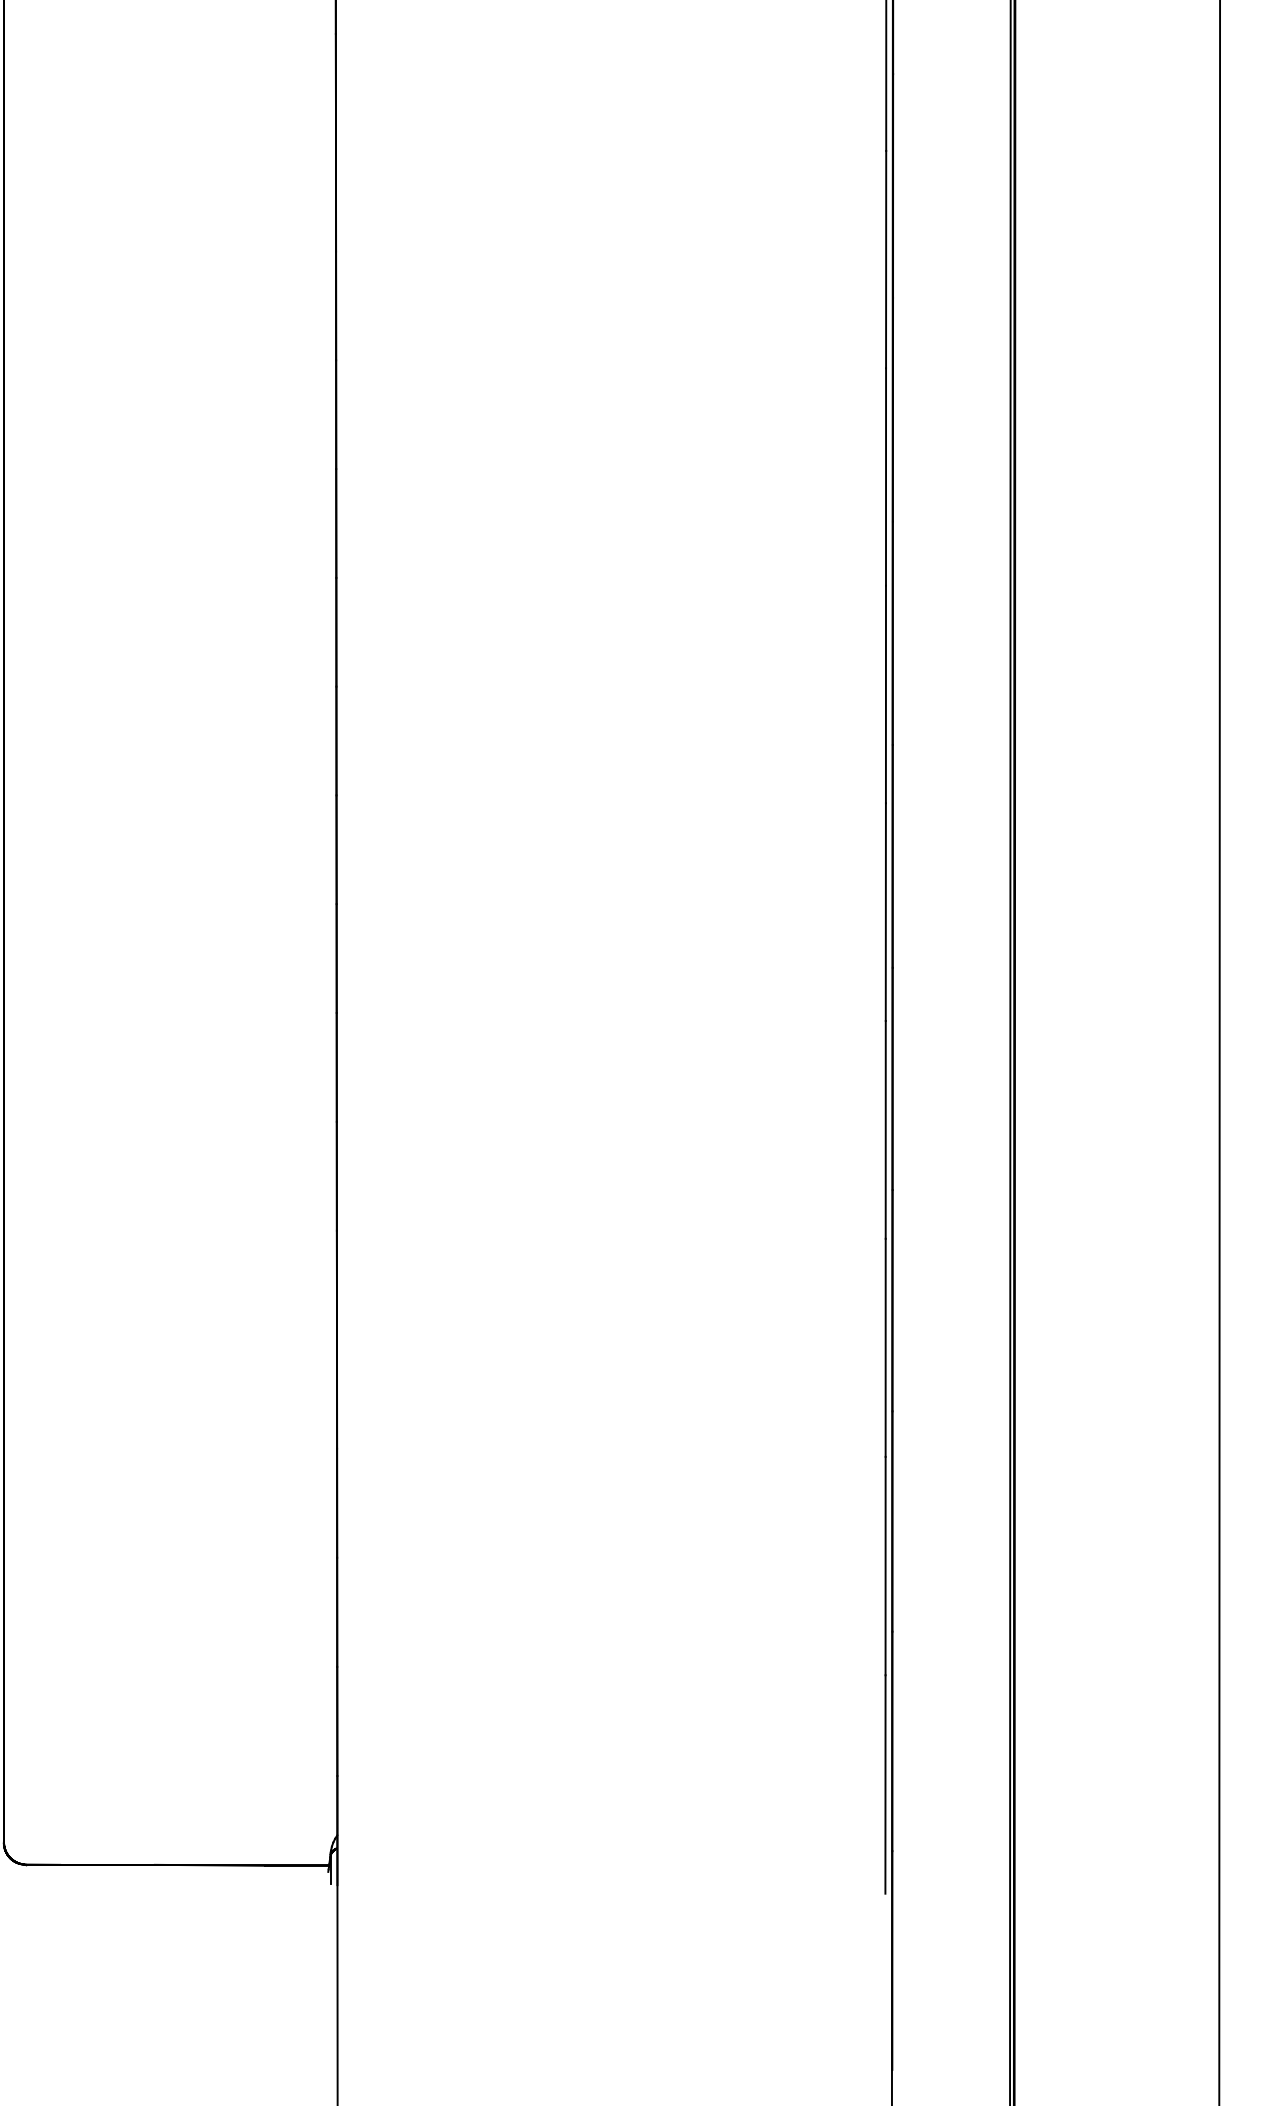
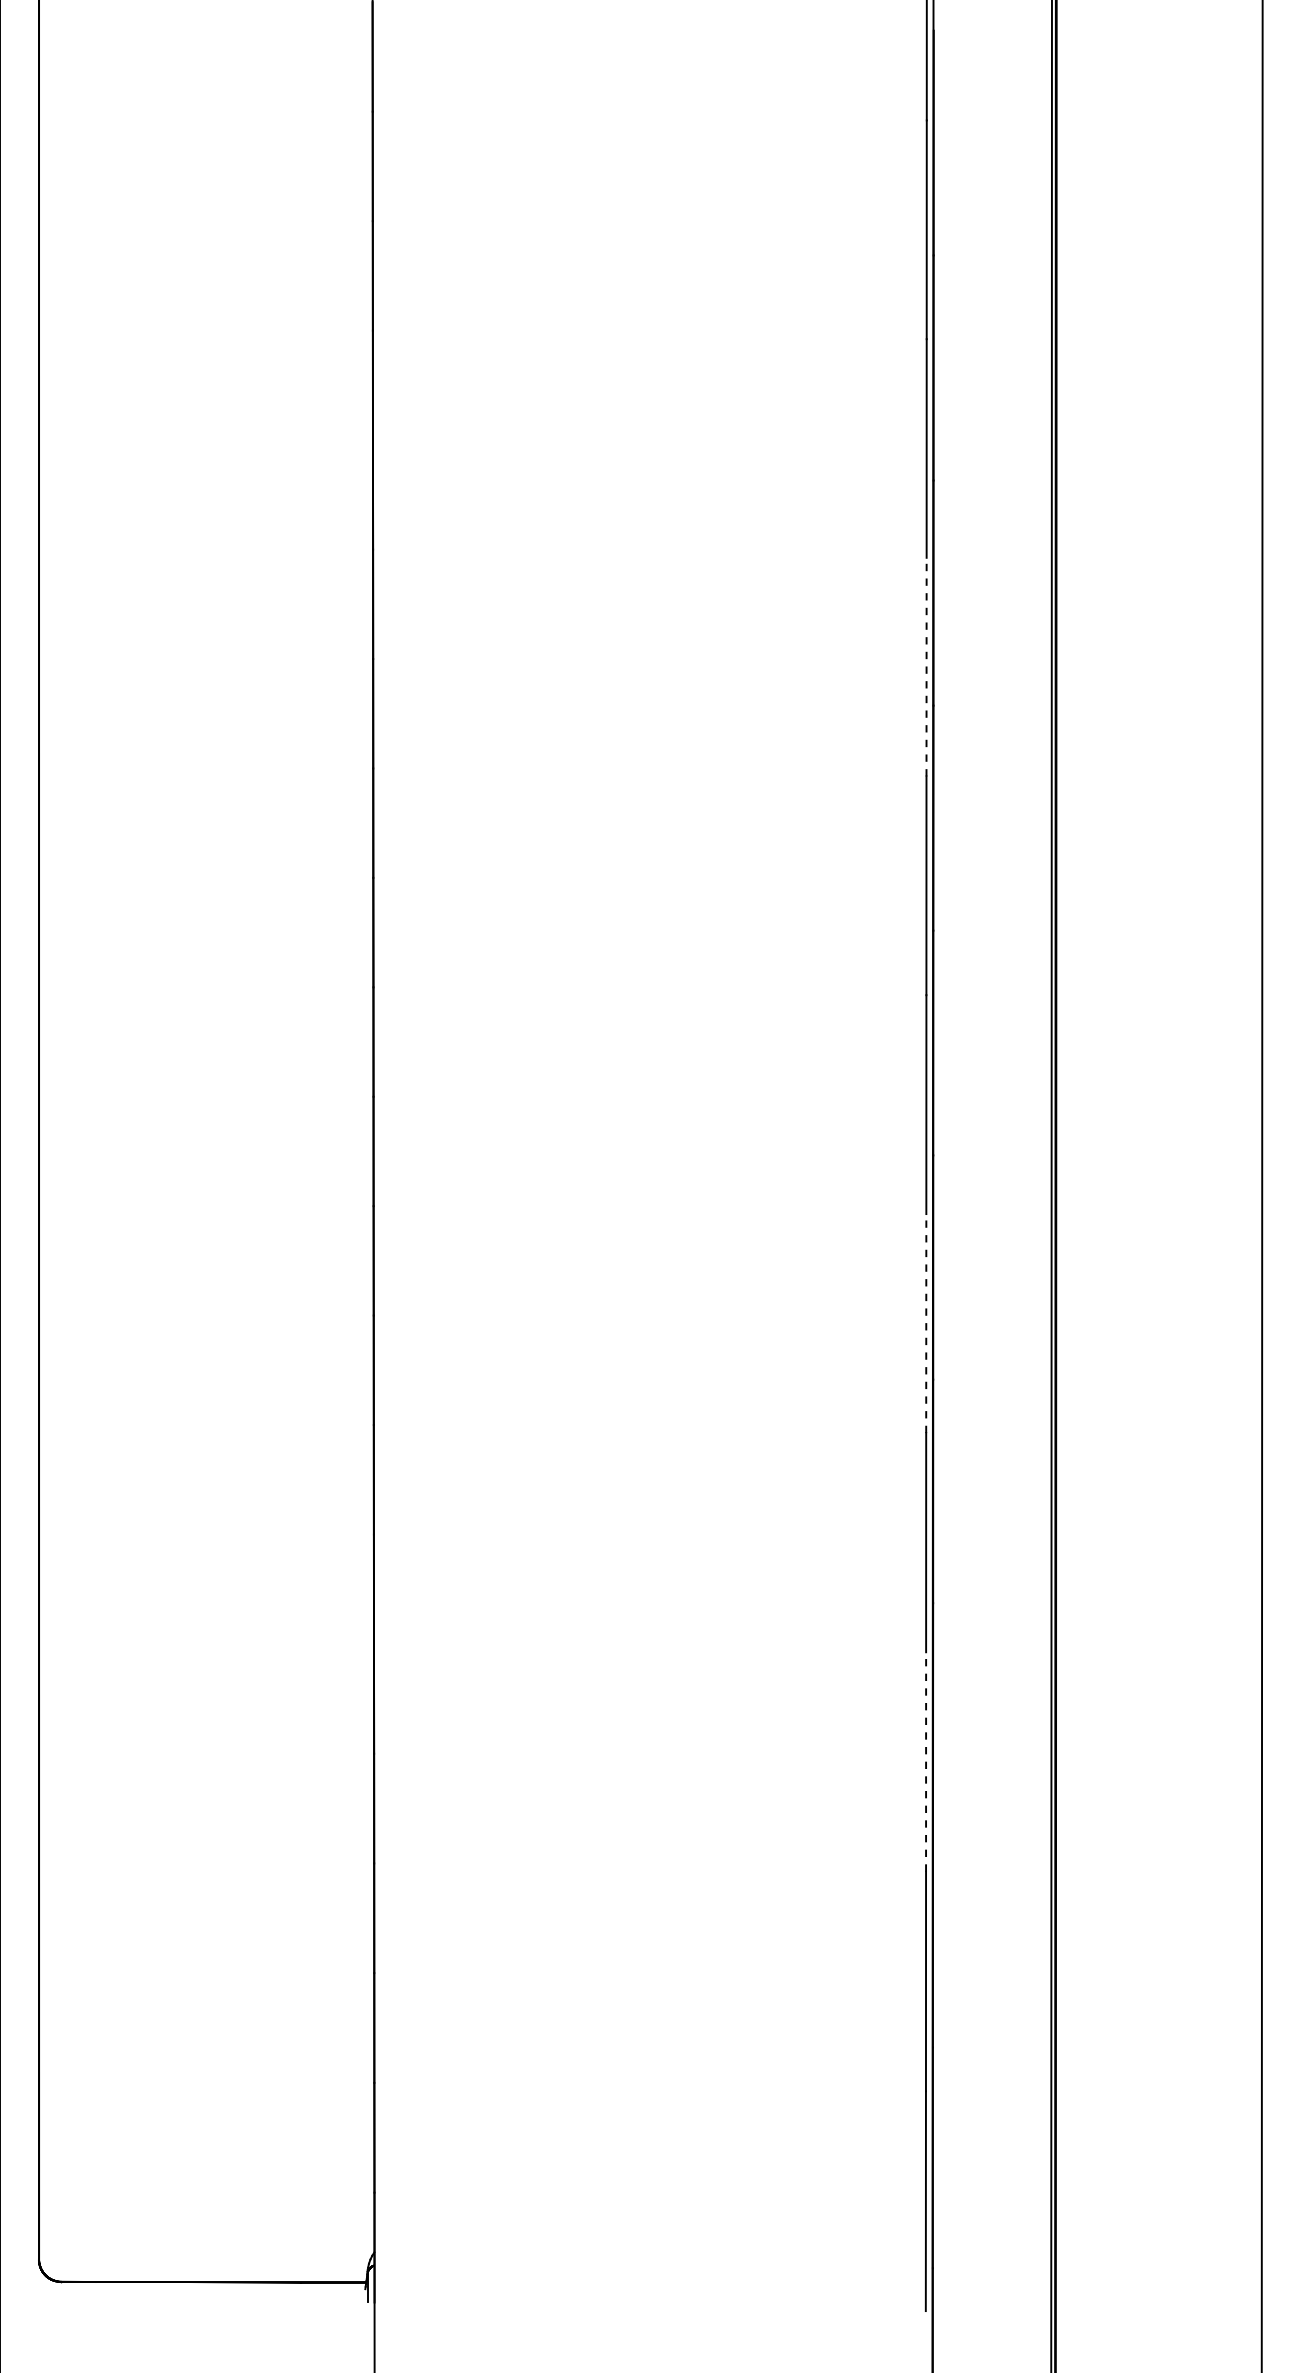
line: (886, 258) -> (926, 666), solid -> dashed
line: (886, 912) -> (926, 1323), solid -> dashed
line: (886, 1347) -> (926, 1761), solid -> dashed

